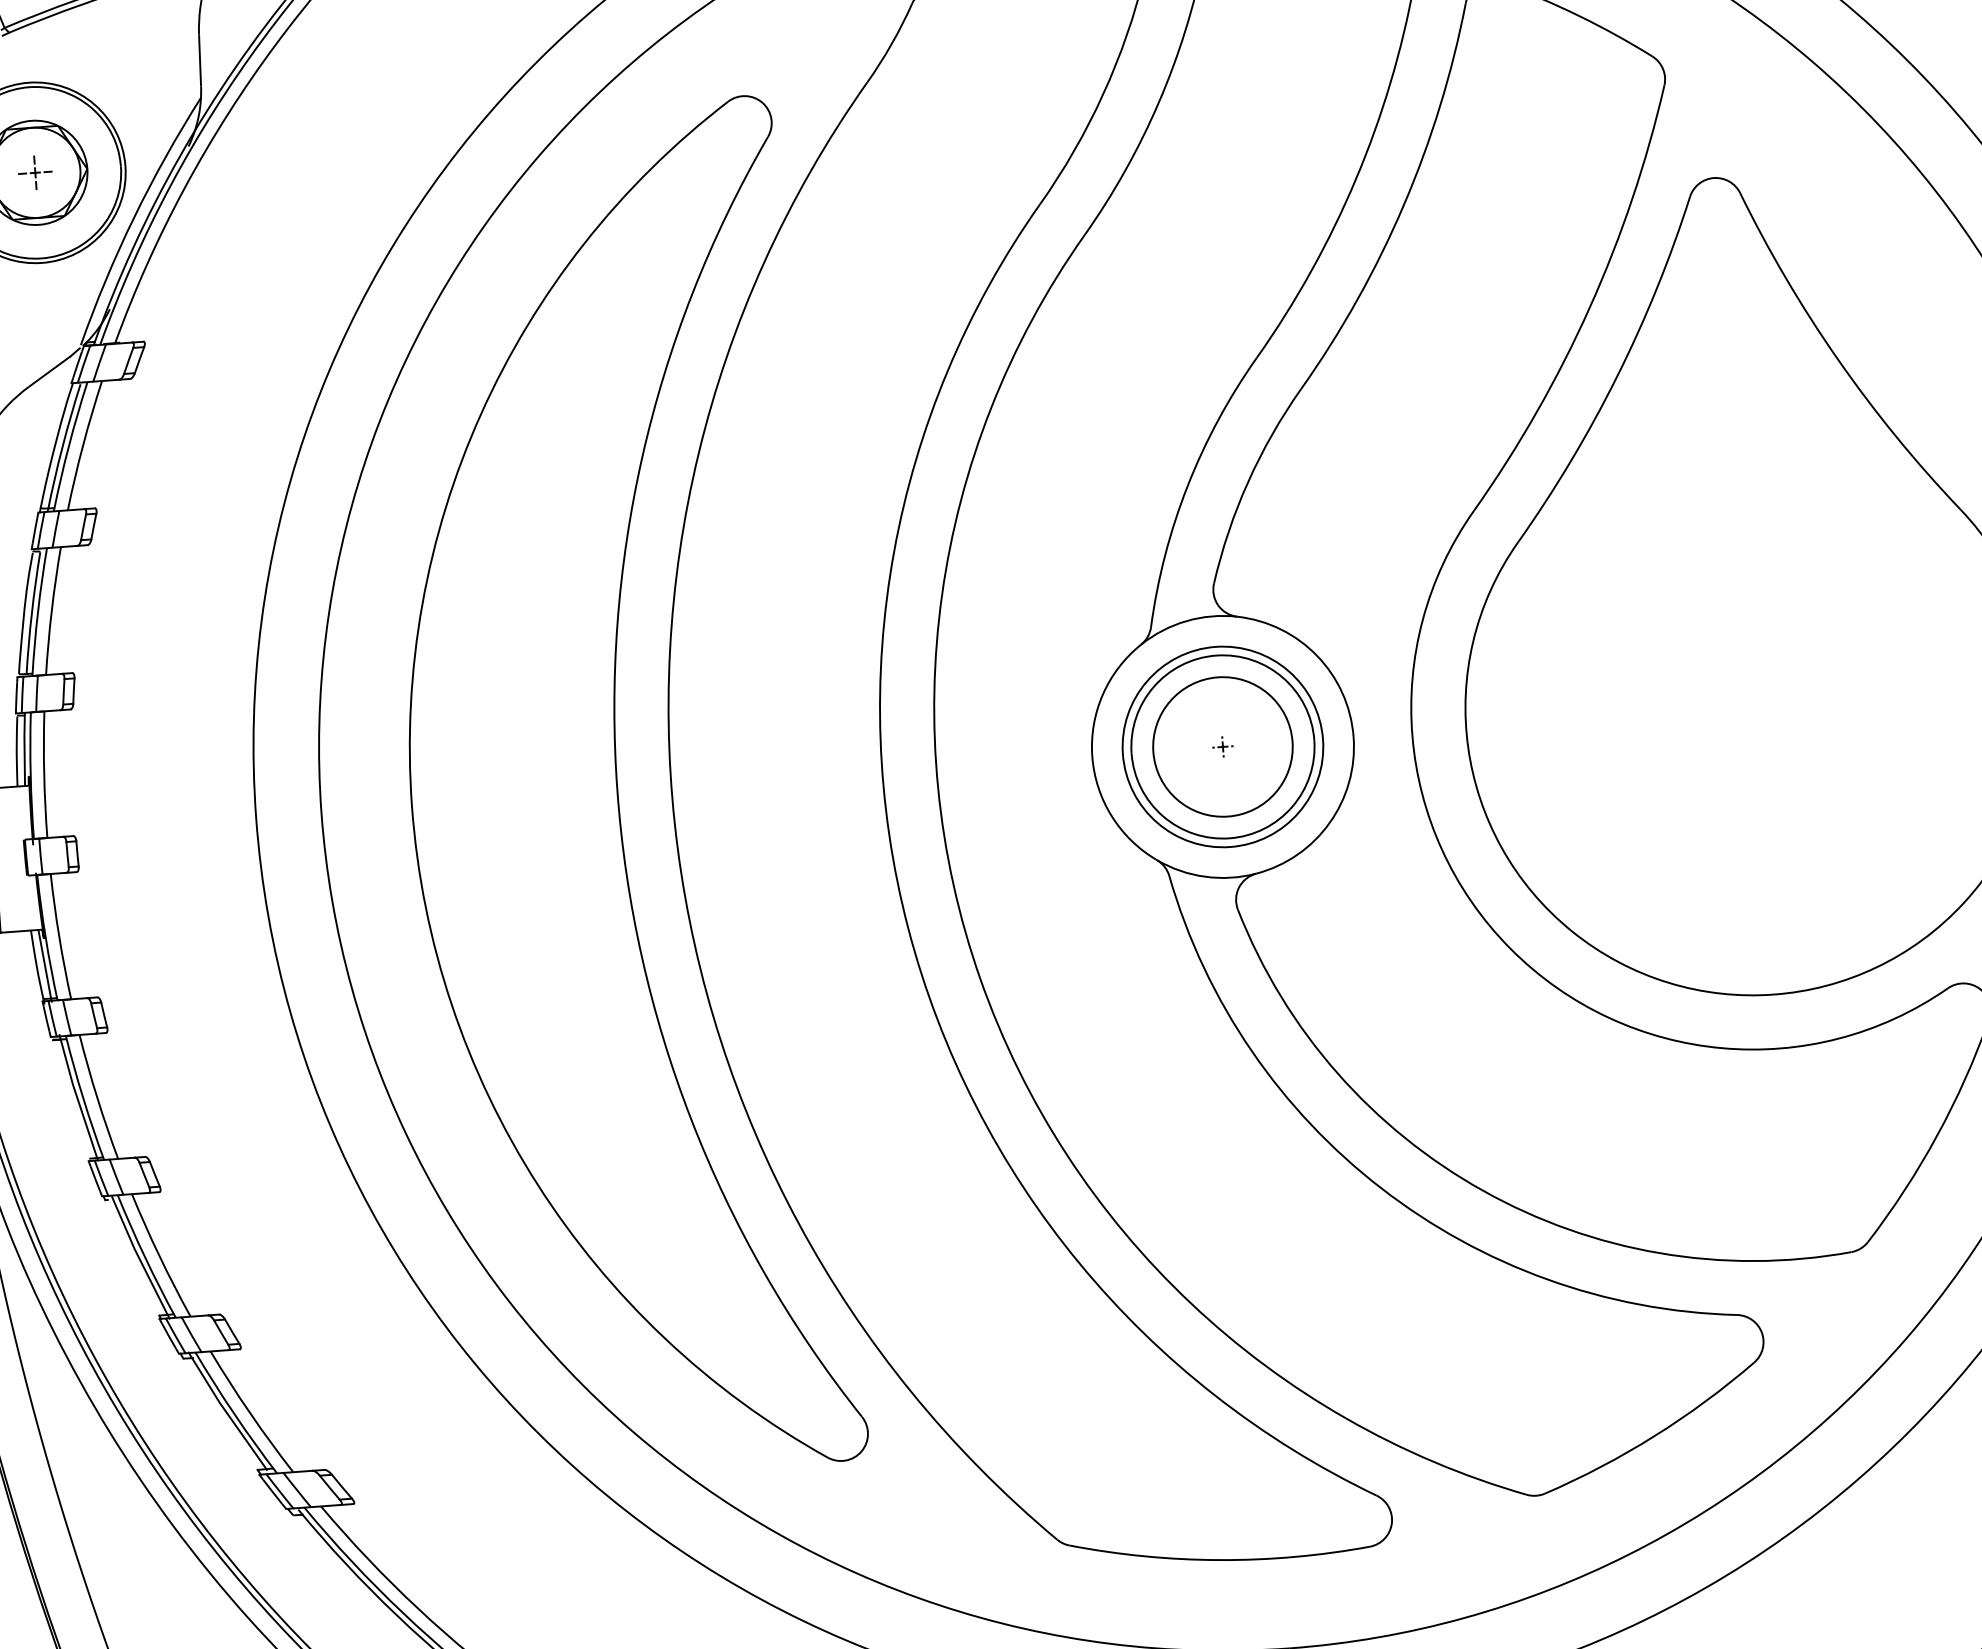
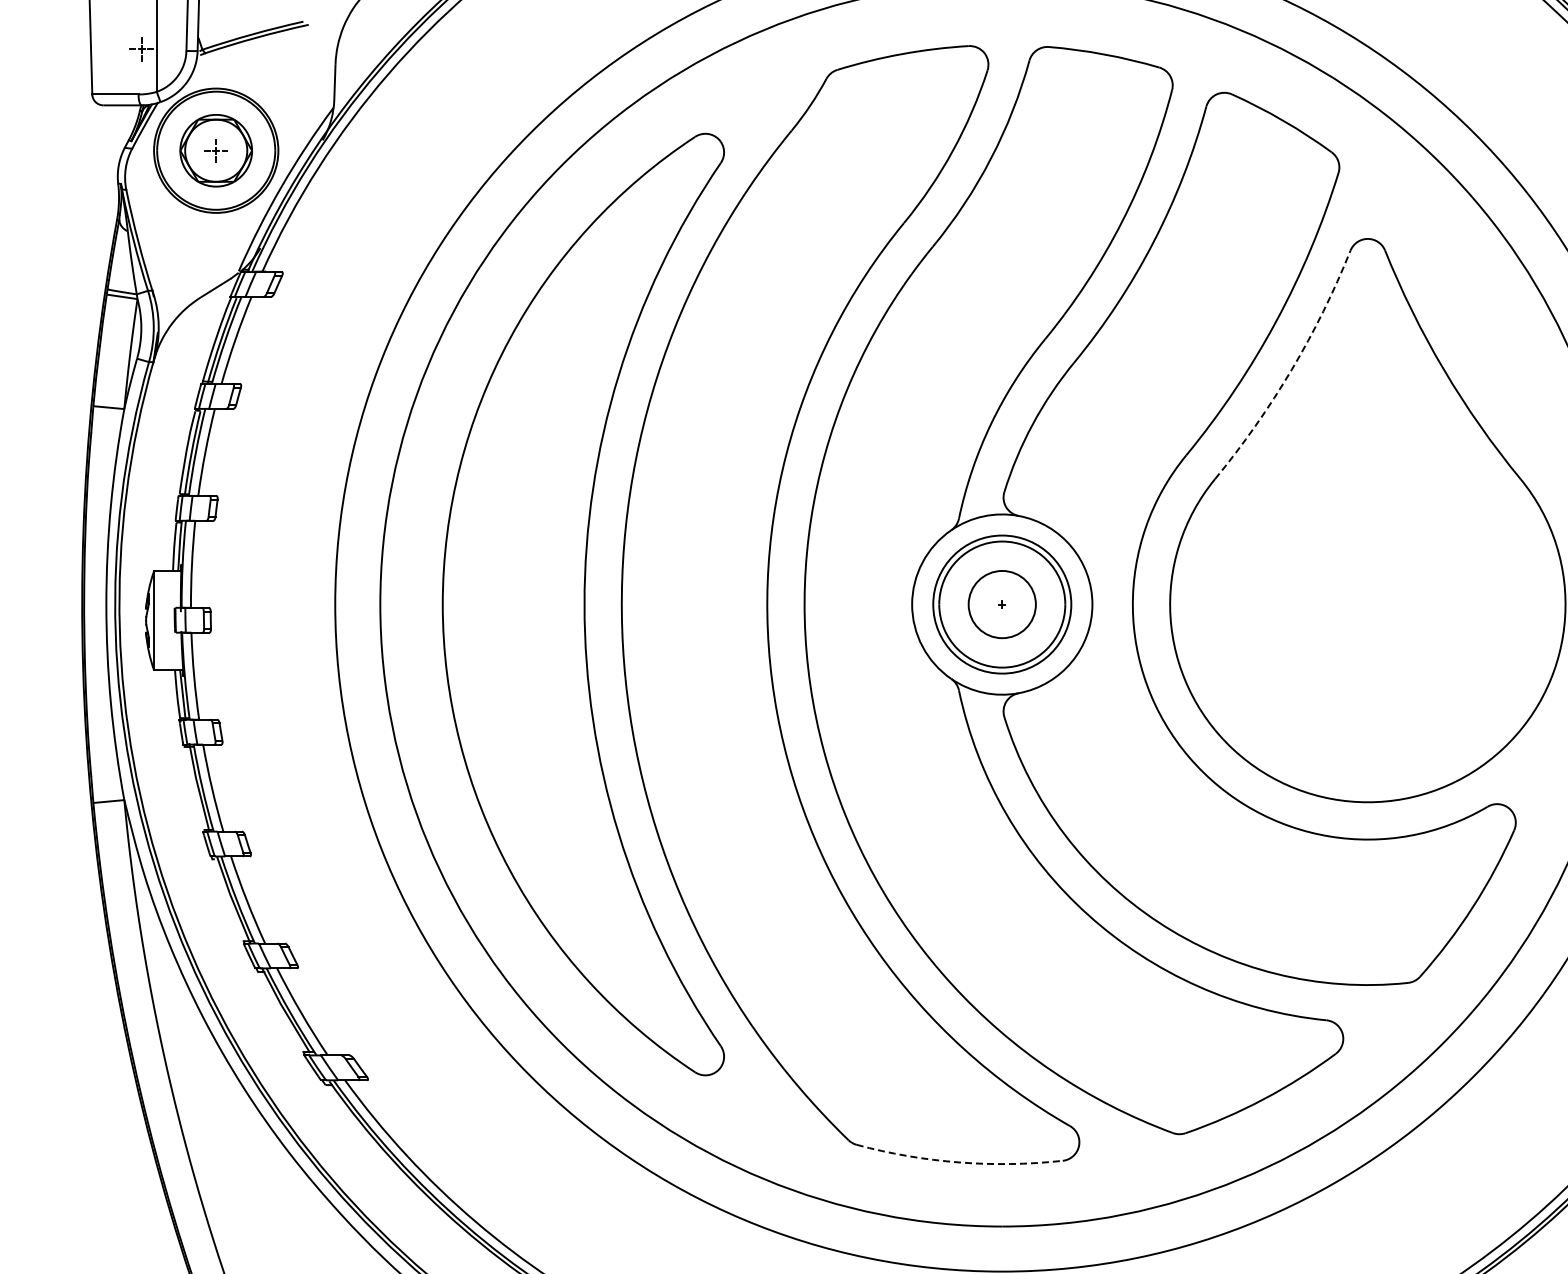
arc: (1617, 376) -> (1291, 370), solid -> dashed
circle: (1223, 746) -> (1002, 604), size x0.7
arc: (1218, 1560) -> (958, 1162), solid -> dashed

